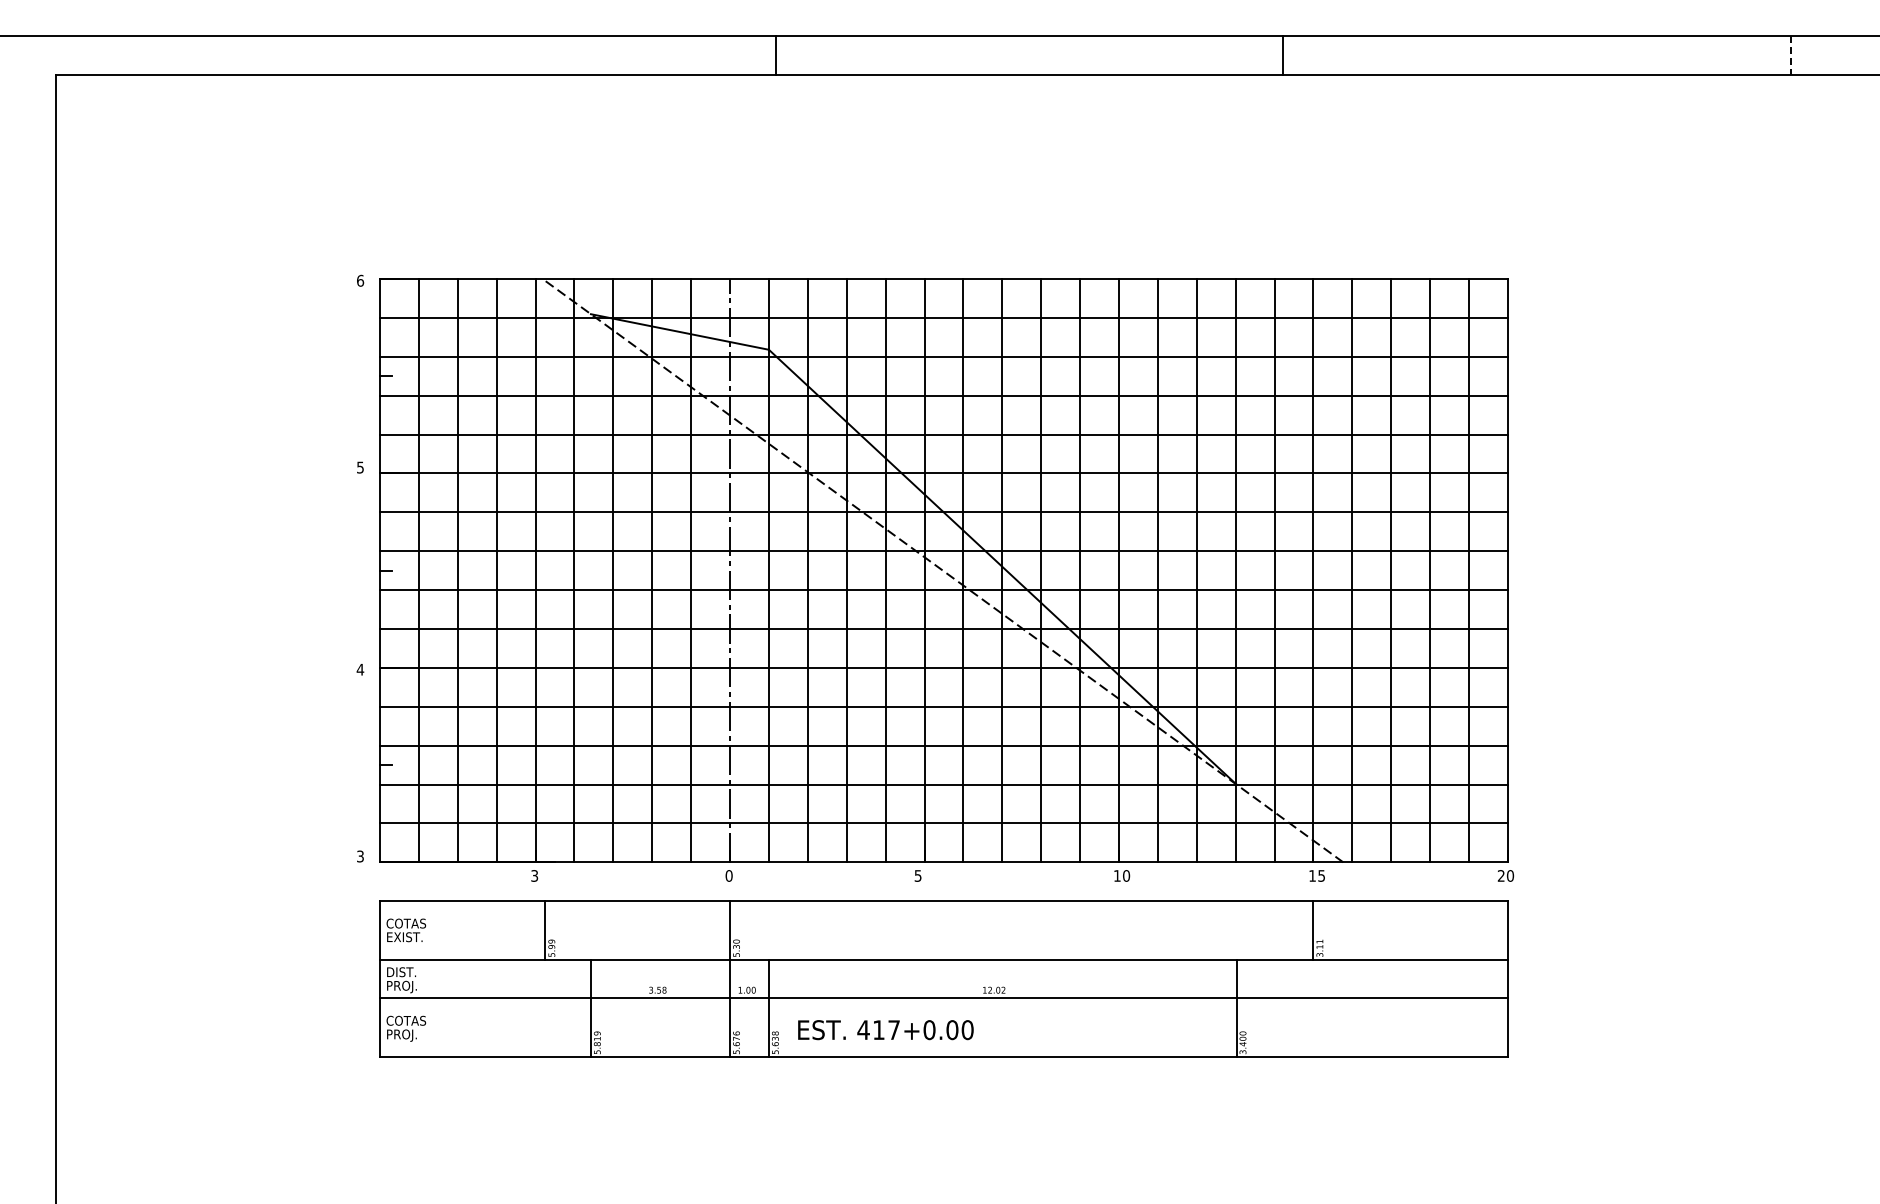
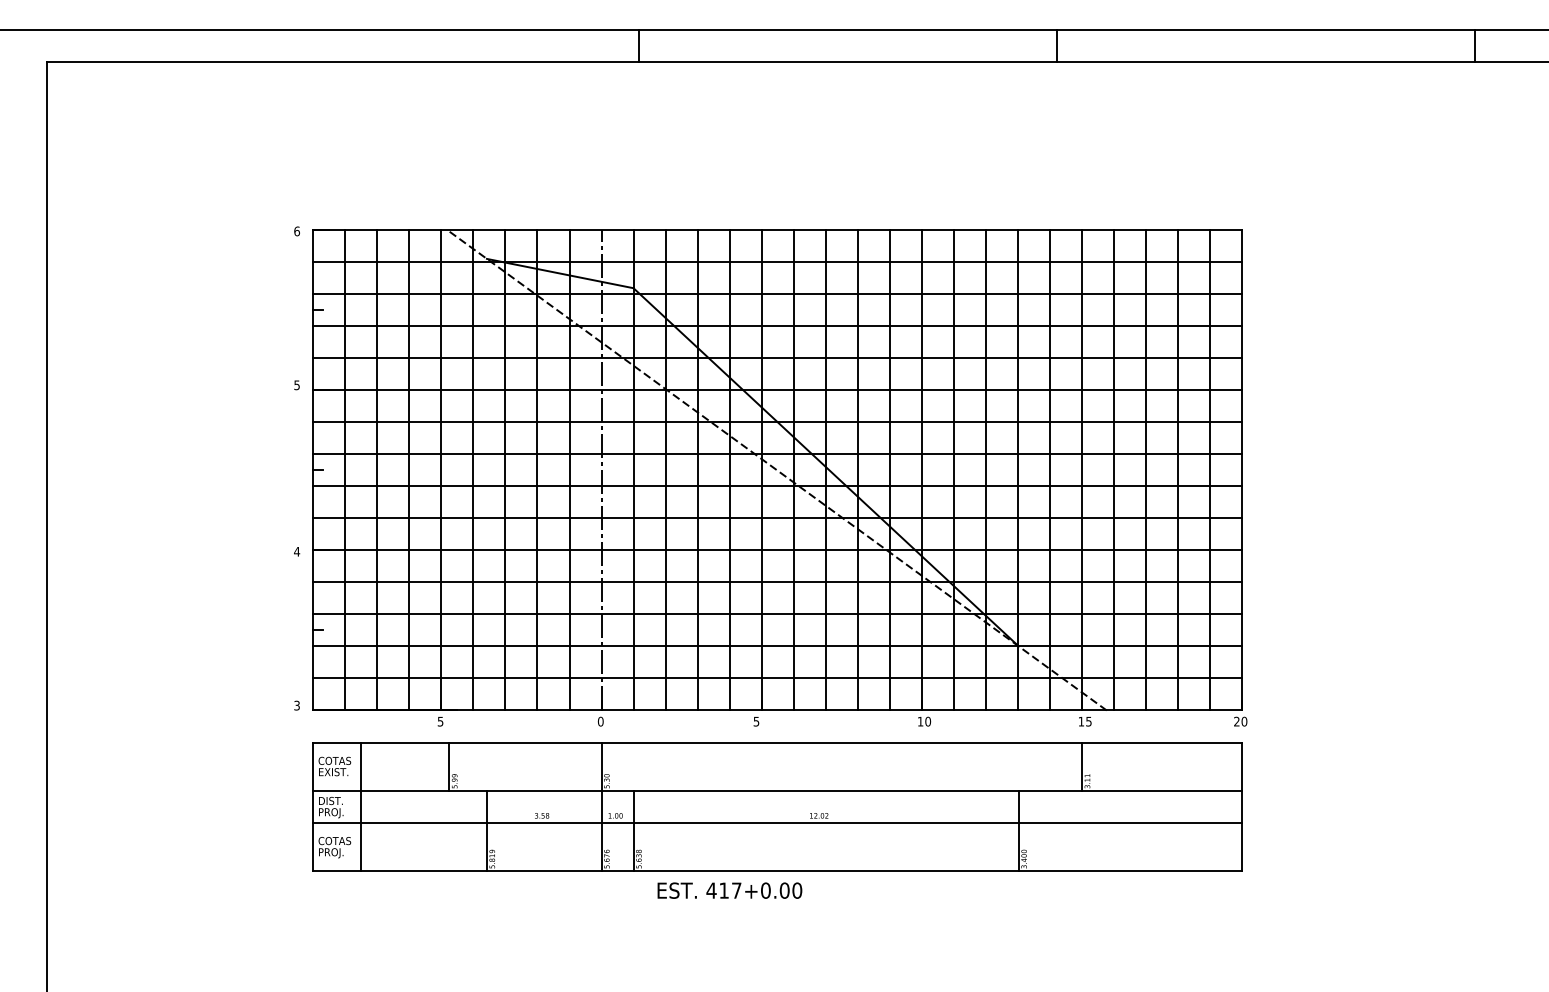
line: (1790, 55) -> (1475, 45), dashed -> solid
text: (534, 875) -> (440, 721), 3 -> 5
line: (438, 978) -> (361, 806), added
text: (885, 1030) -> (729, 891), moved

